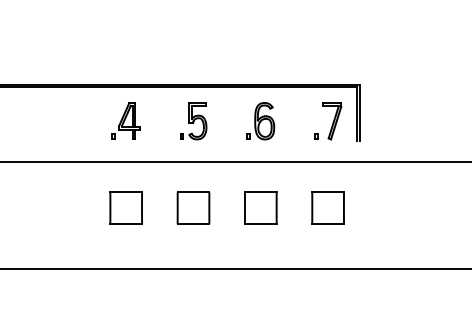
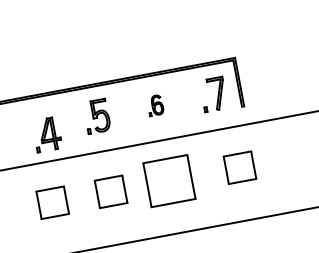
part: (125, 120) -> (46, 134), moved
part: (260, 121) -> (155, 105), size x0.6
part: (260, 207) -> (169, 180), size x1.6
part: (327, 207) -> (239, 167), moved

